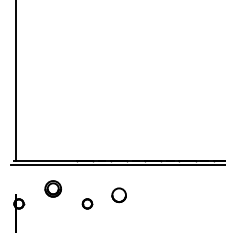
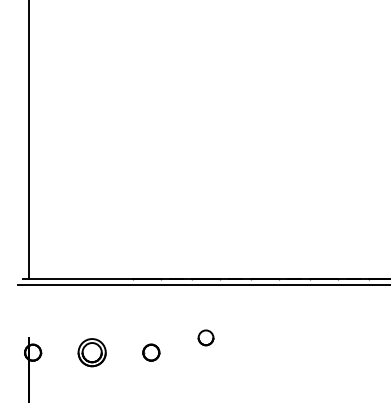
part: (52, 188) -> (90, 351), moved
part: (118, 195) -> (205, 338), size x0.62

